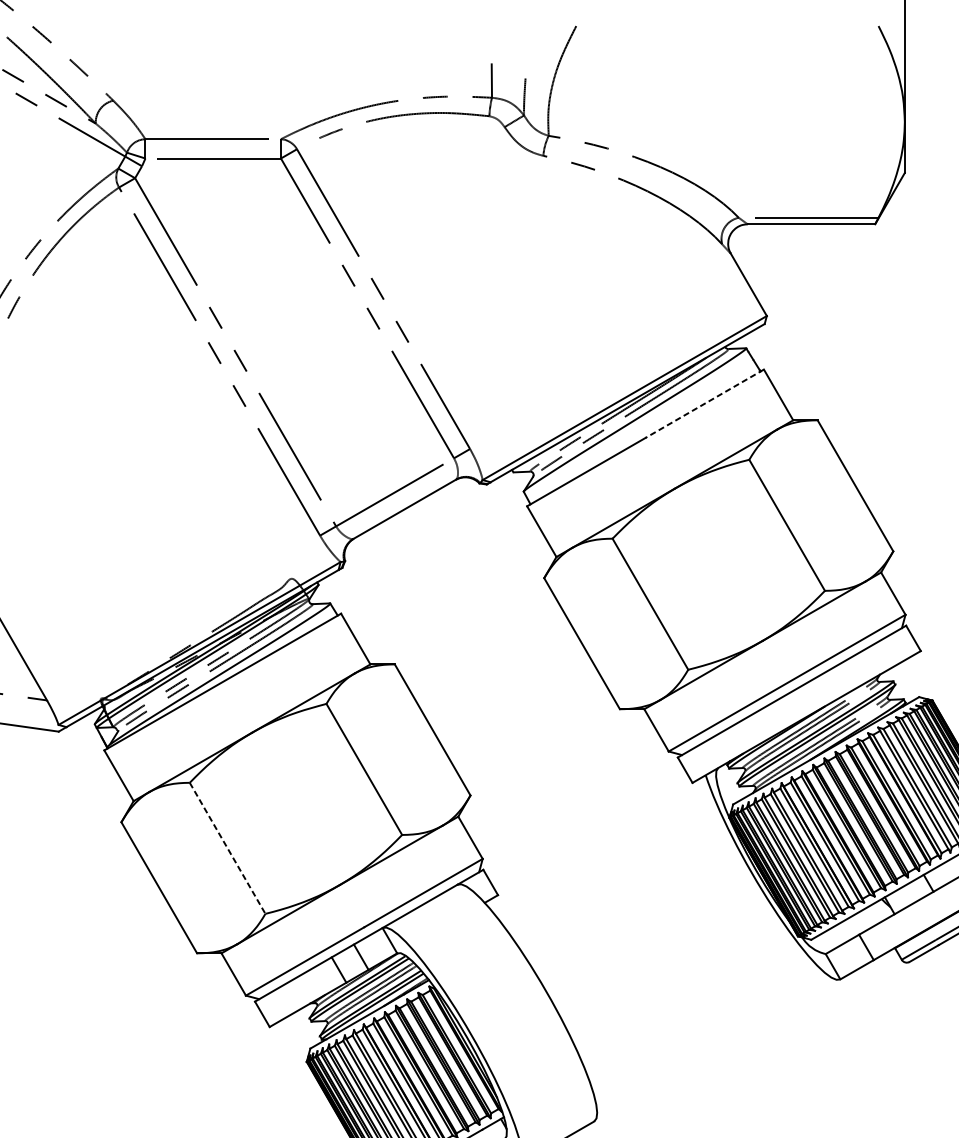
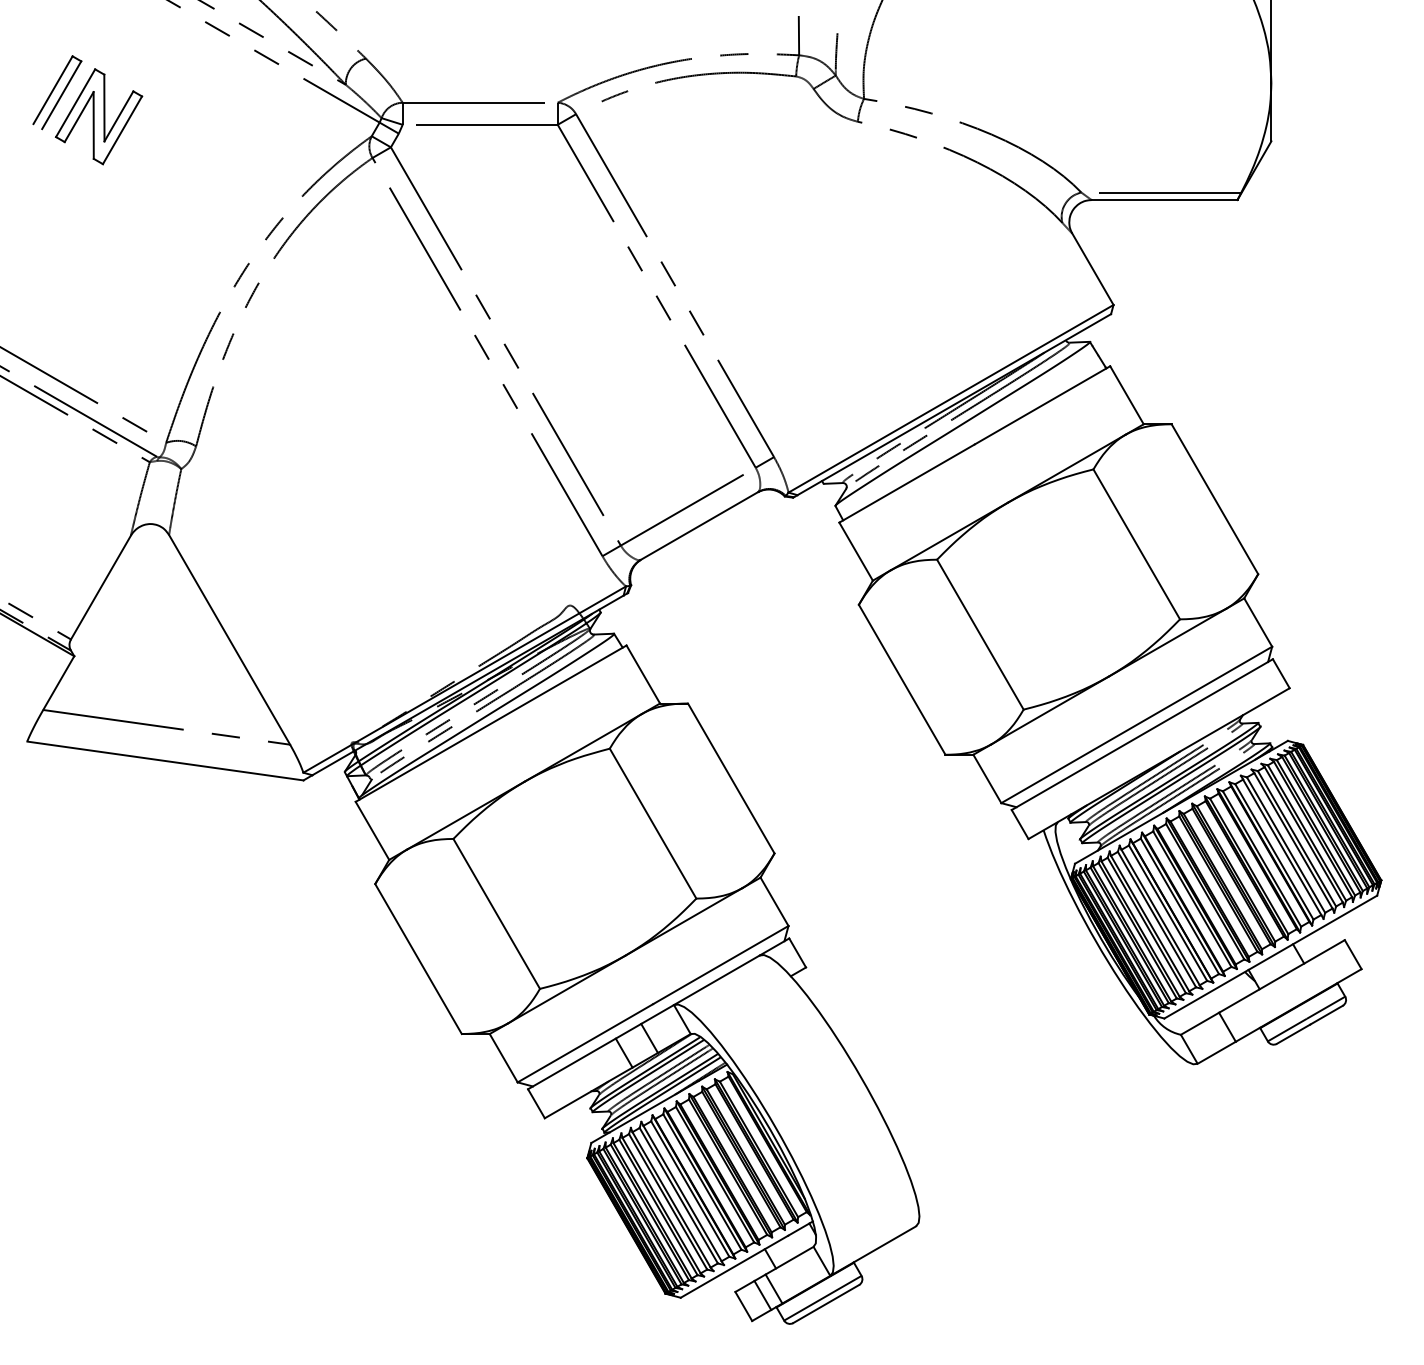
line: (704, 403) -> (1042, 405), dashed -> solid
line: (227, 847) -> (496, 913), dashed -> solid

